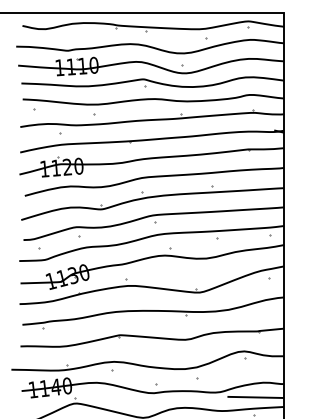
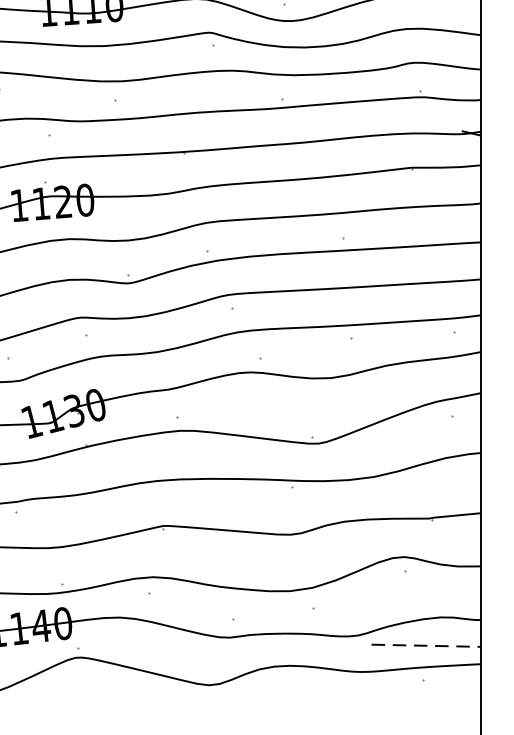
line: (256, 397) -> (427, 645), solid -> dashed

